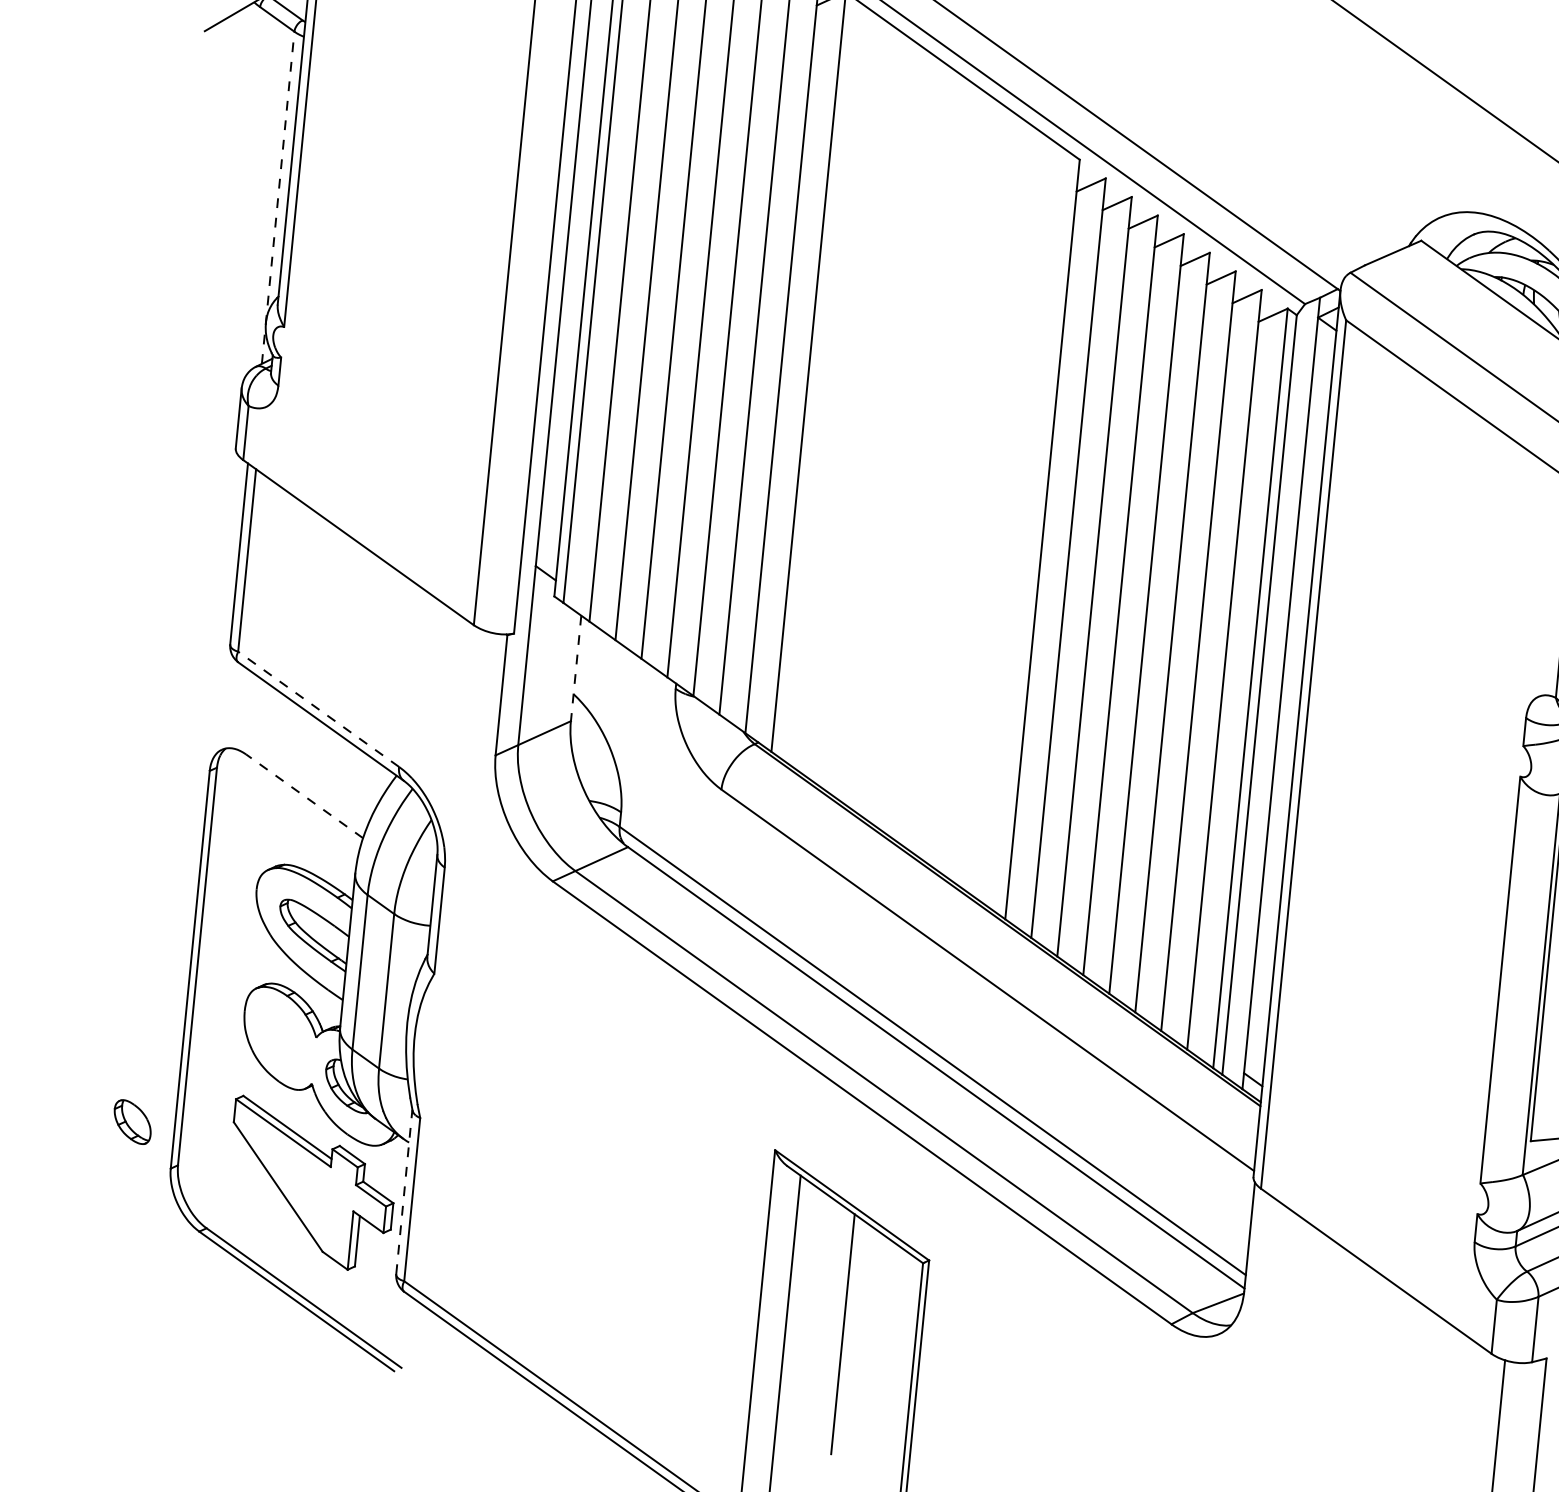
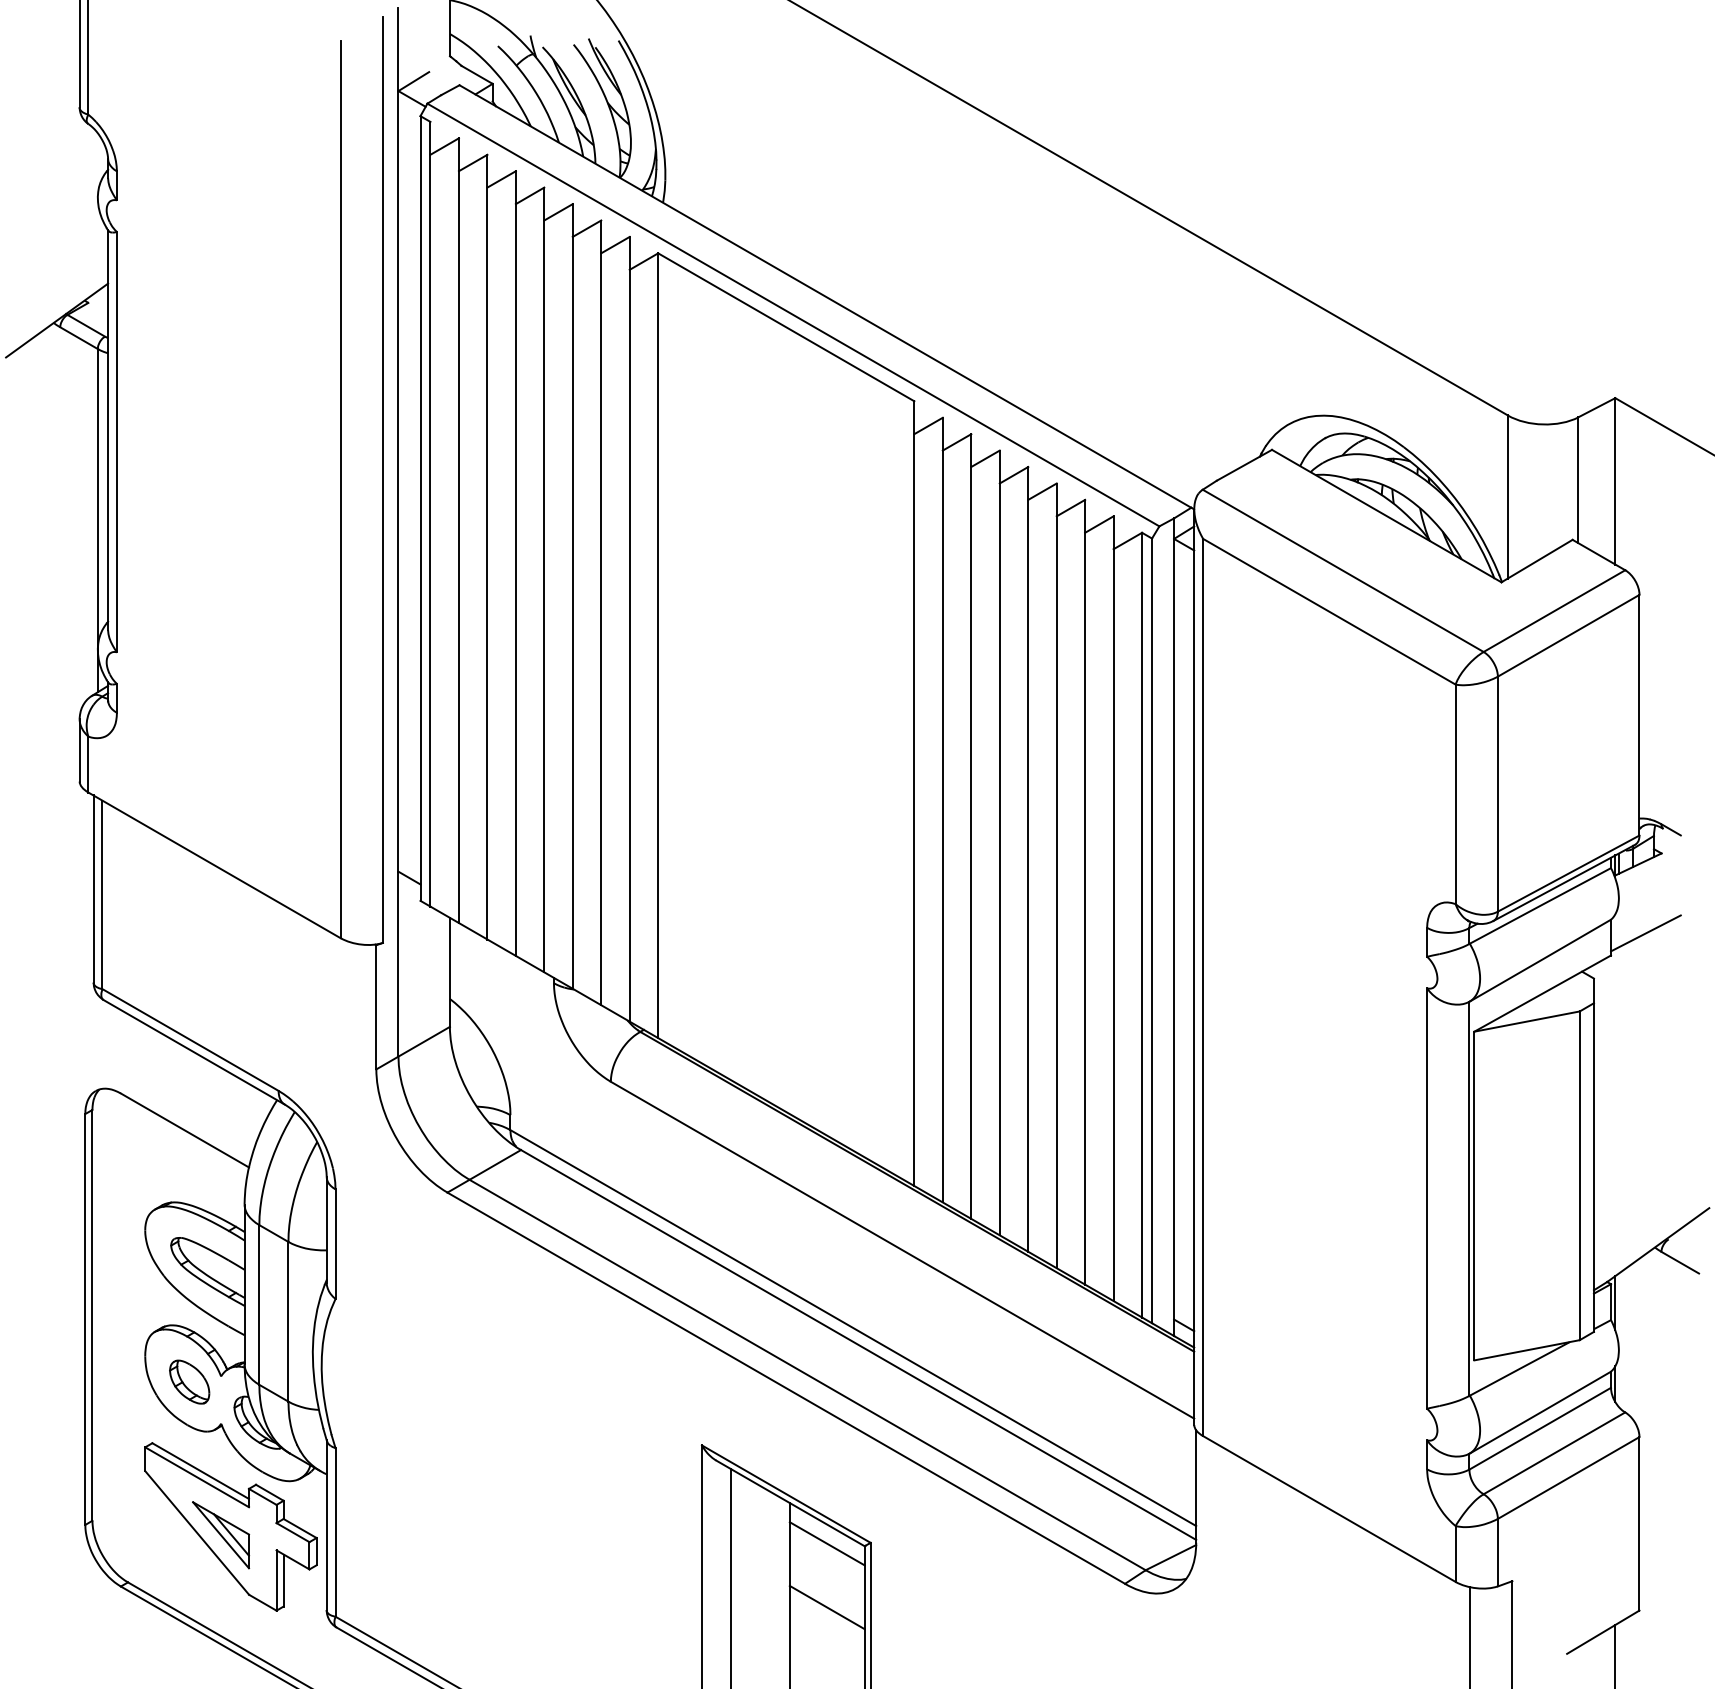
line: (277, 197) -> (97, 520), dashed -> solid
line: (575, 668) -> (449, 972), dashed -> solid
line: (318, 709) -> (190, 1040), dashed -> solid
line: (304, 796) -> (184, 1130), dashed -> solid
part: (132, 1121) -> (189, 1381), moved
part: (301, 1191) -> (221, 1535), added
line: (404, 1192) -> (326, 1525), dashed -> solid
line: (886, 1256) -> (826, 1543), added
line: (880, 1318) -> (826, 1607), added

